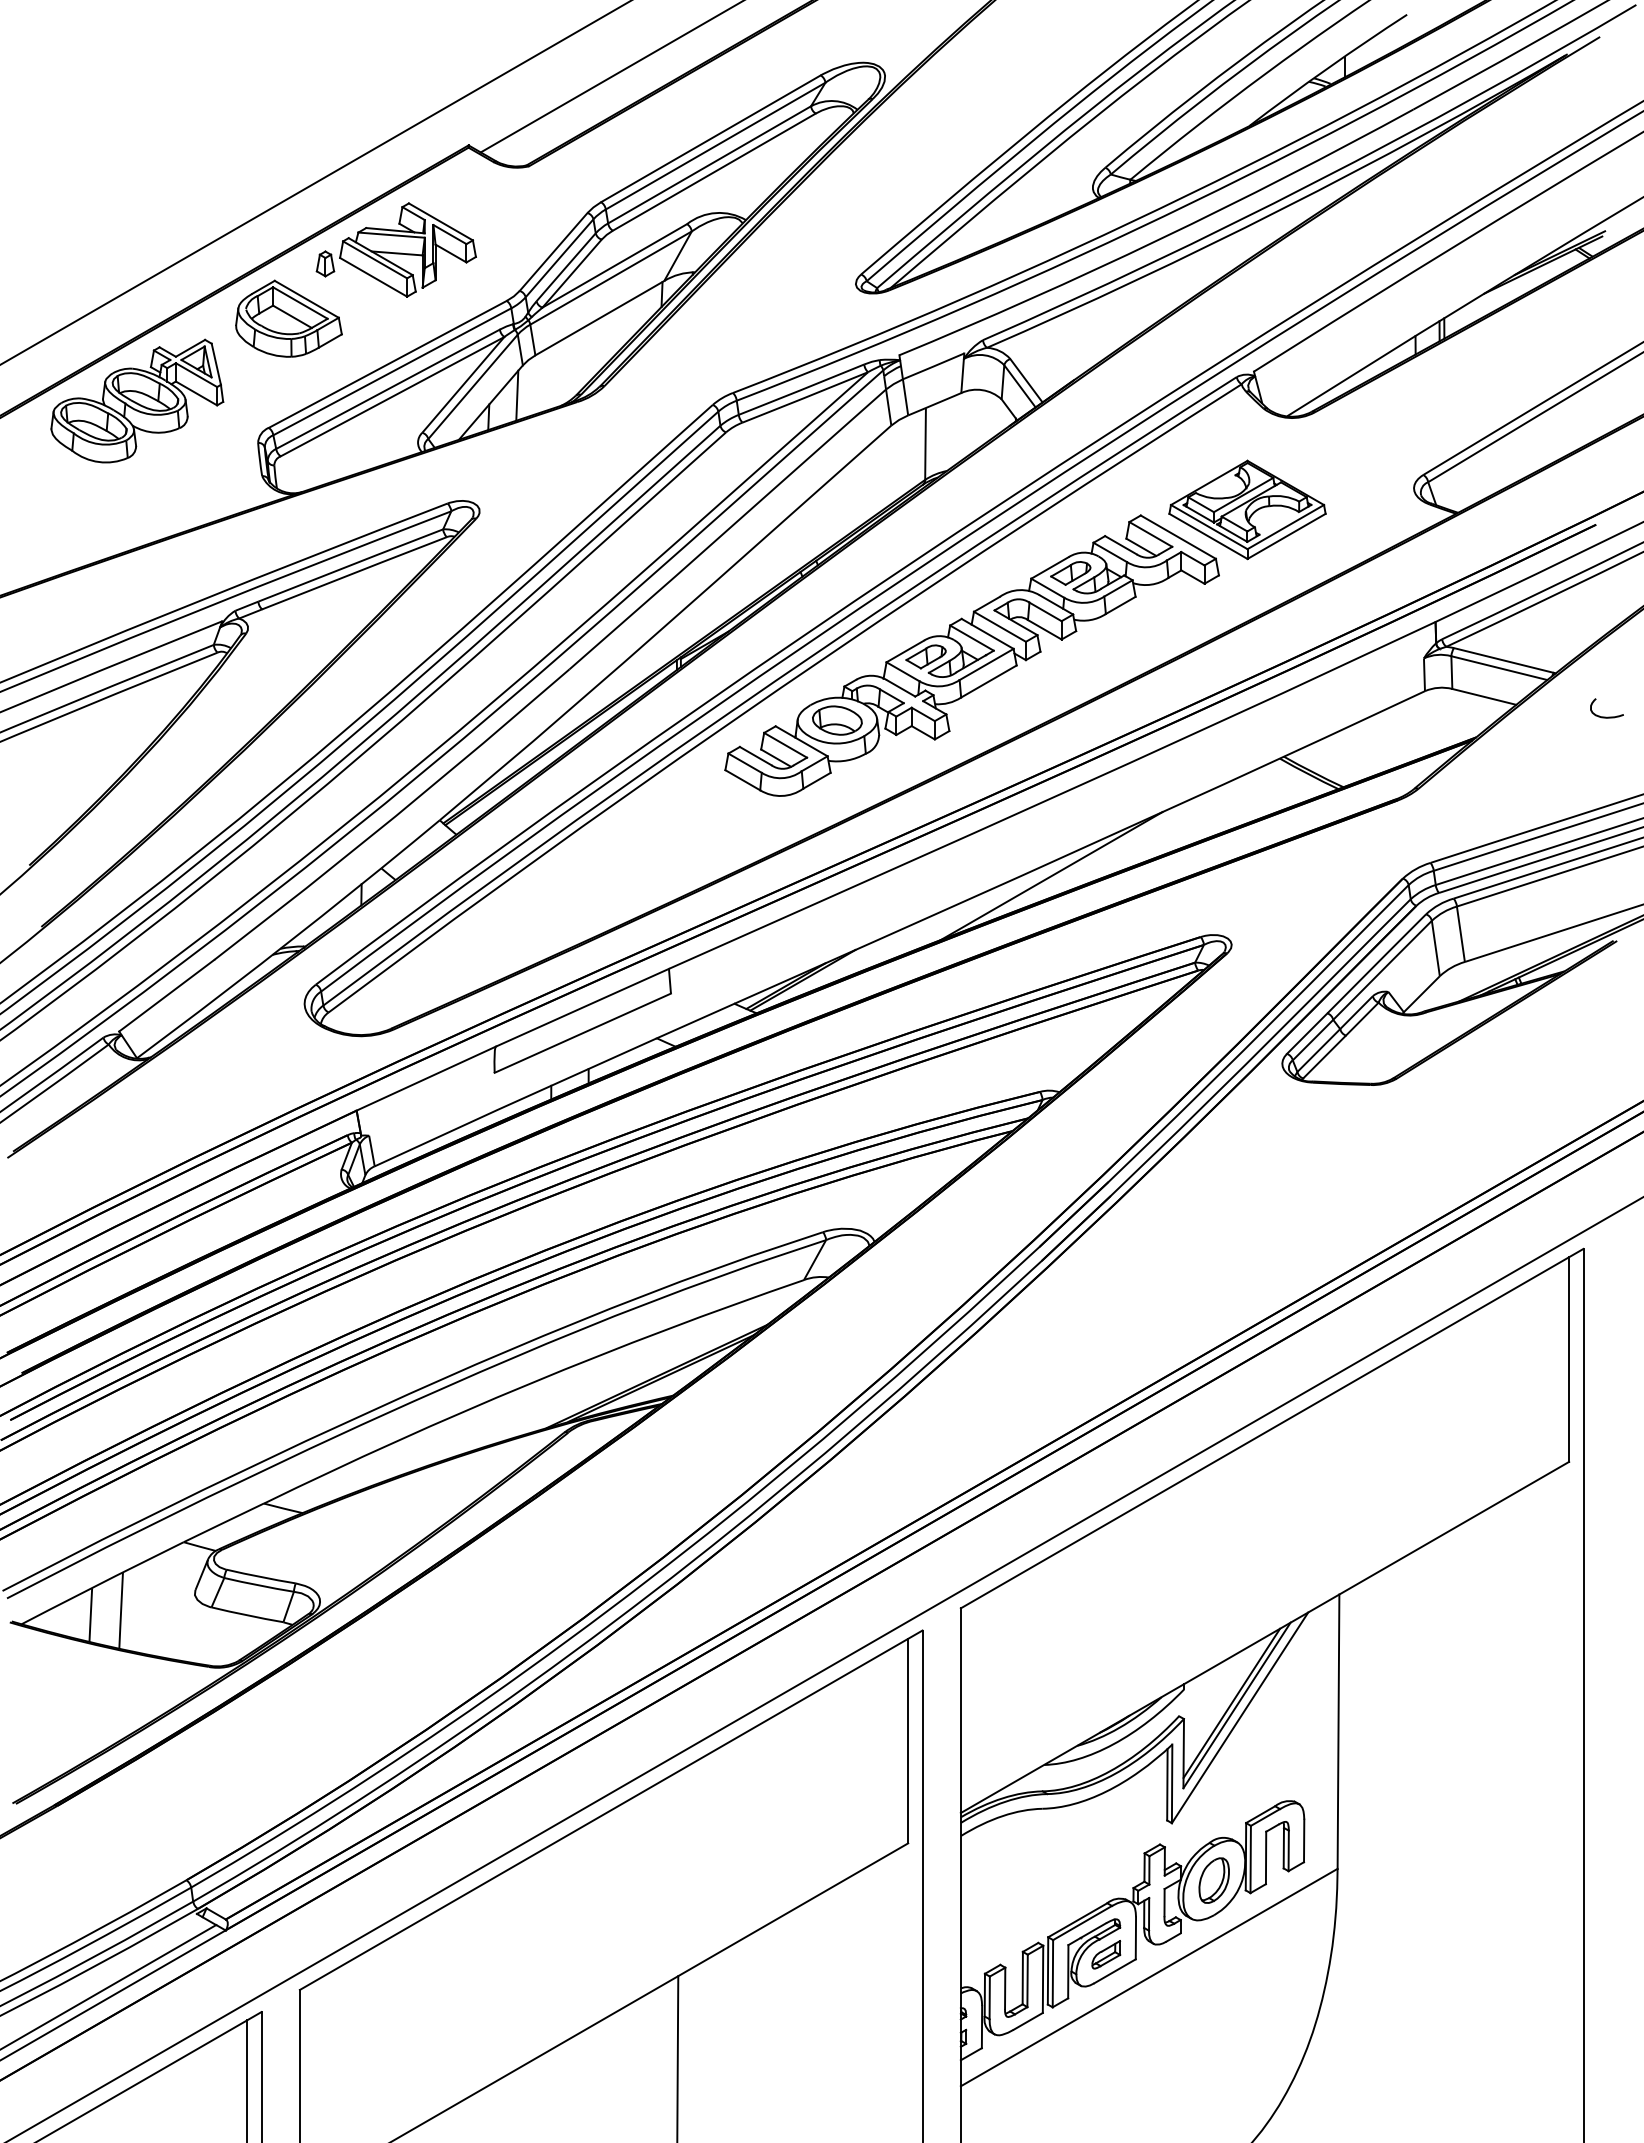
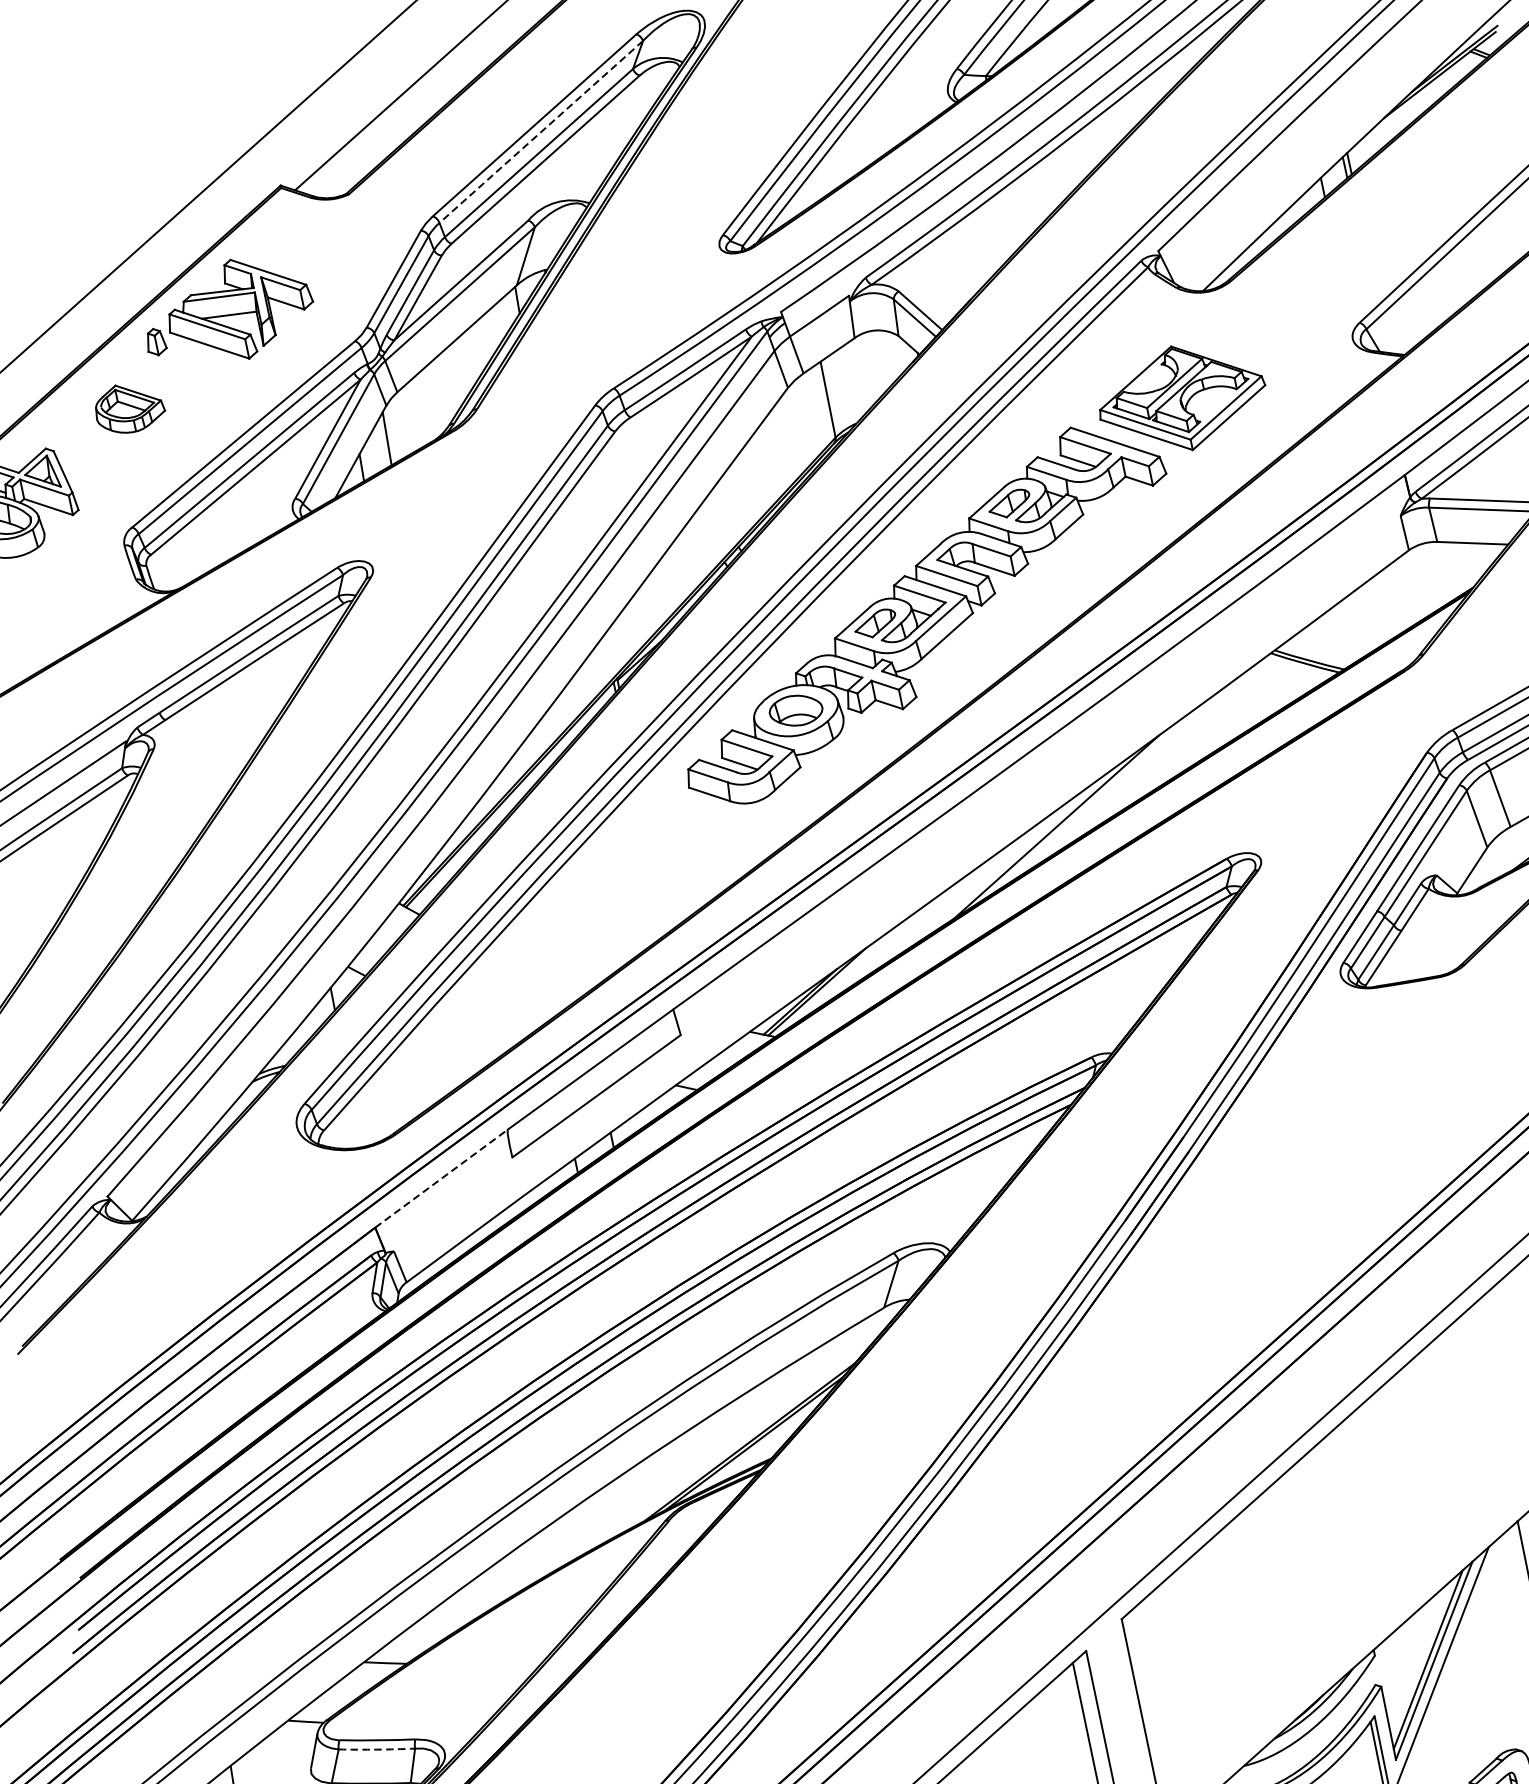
line: (715, 146) -> (541, 132), solid -> dashed
part: (288, 318) -> (128, 407), size x0.6
line: (426, 1078) -> (441, 1178), solid -> dashed
arc: (259, 1585) -> (377, 1749), solid -> dashed

